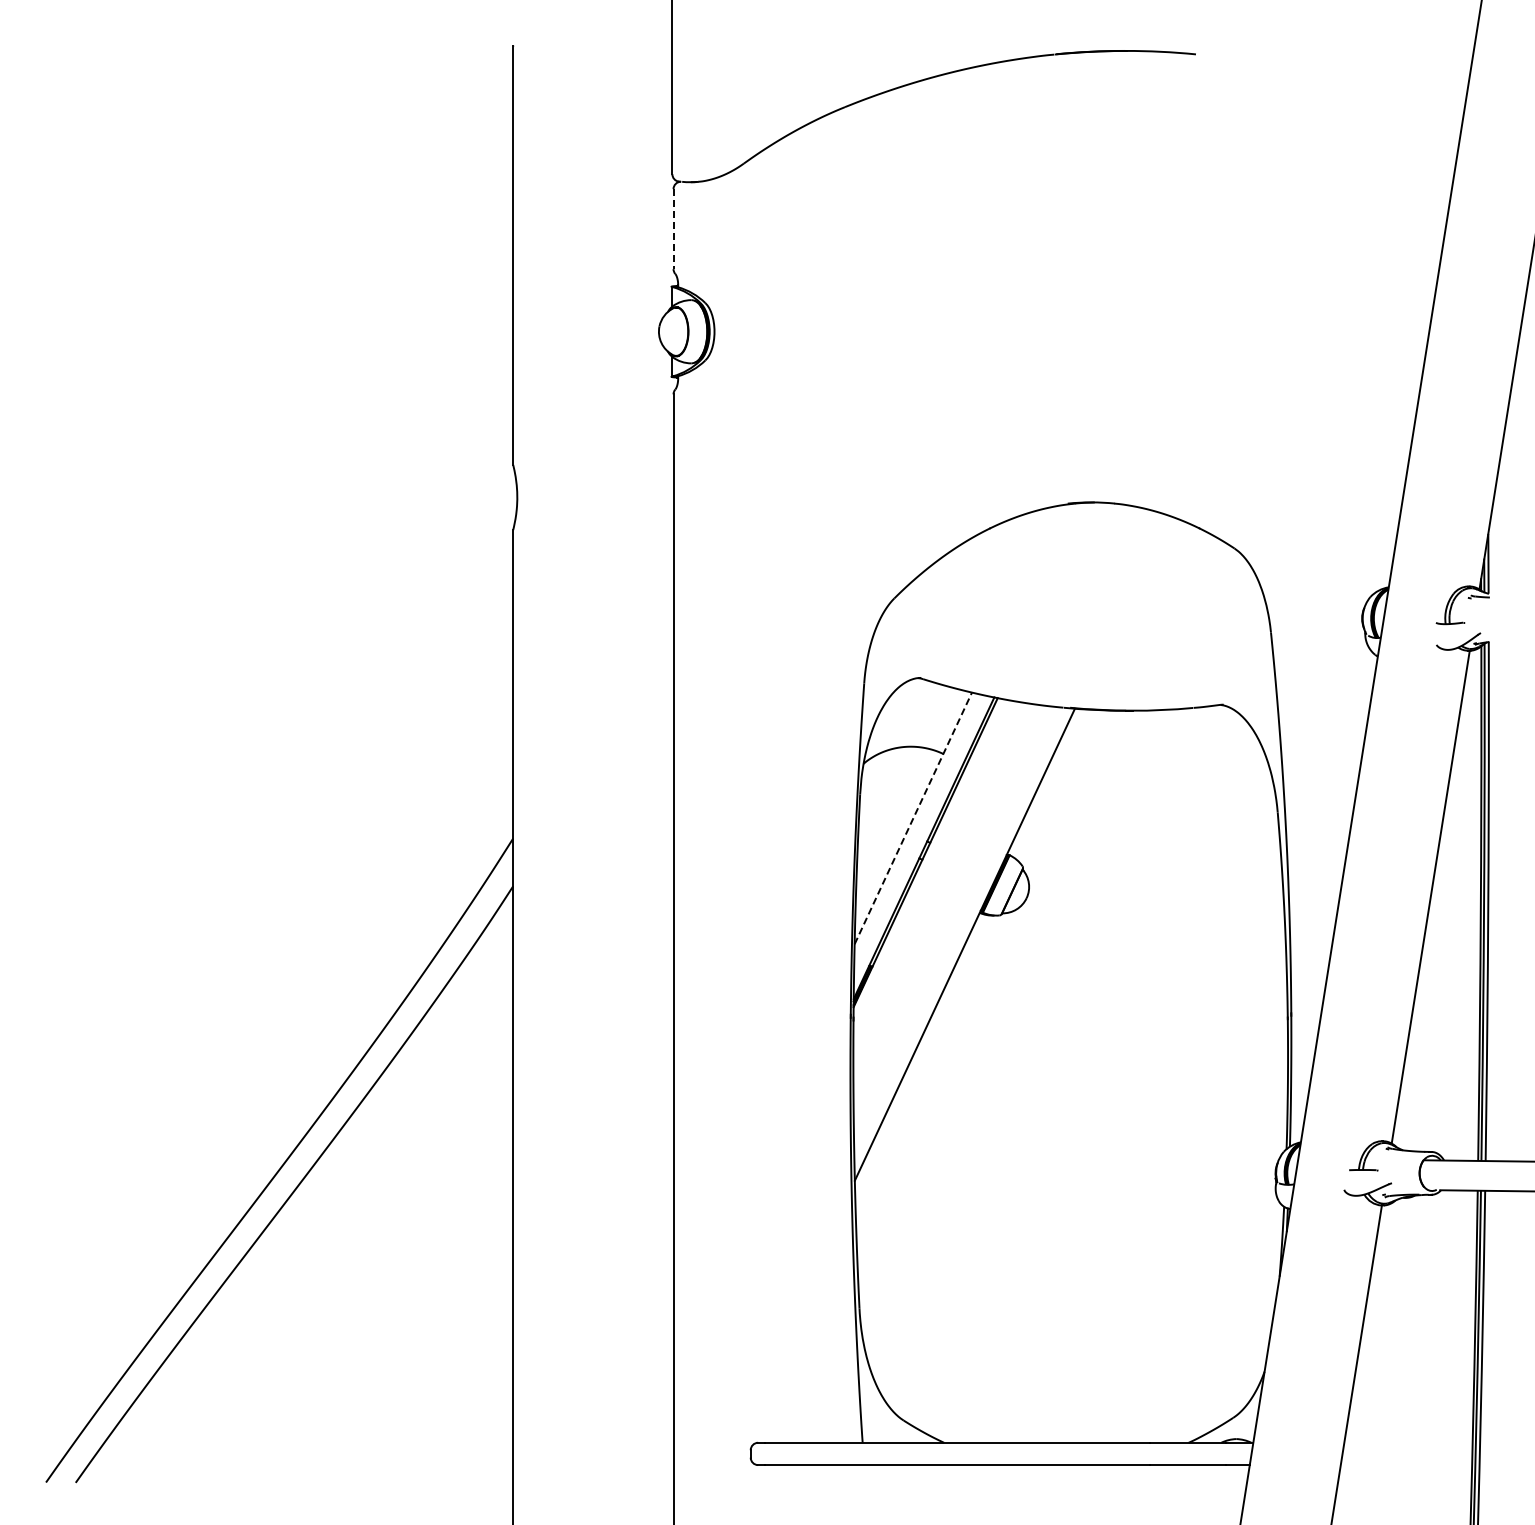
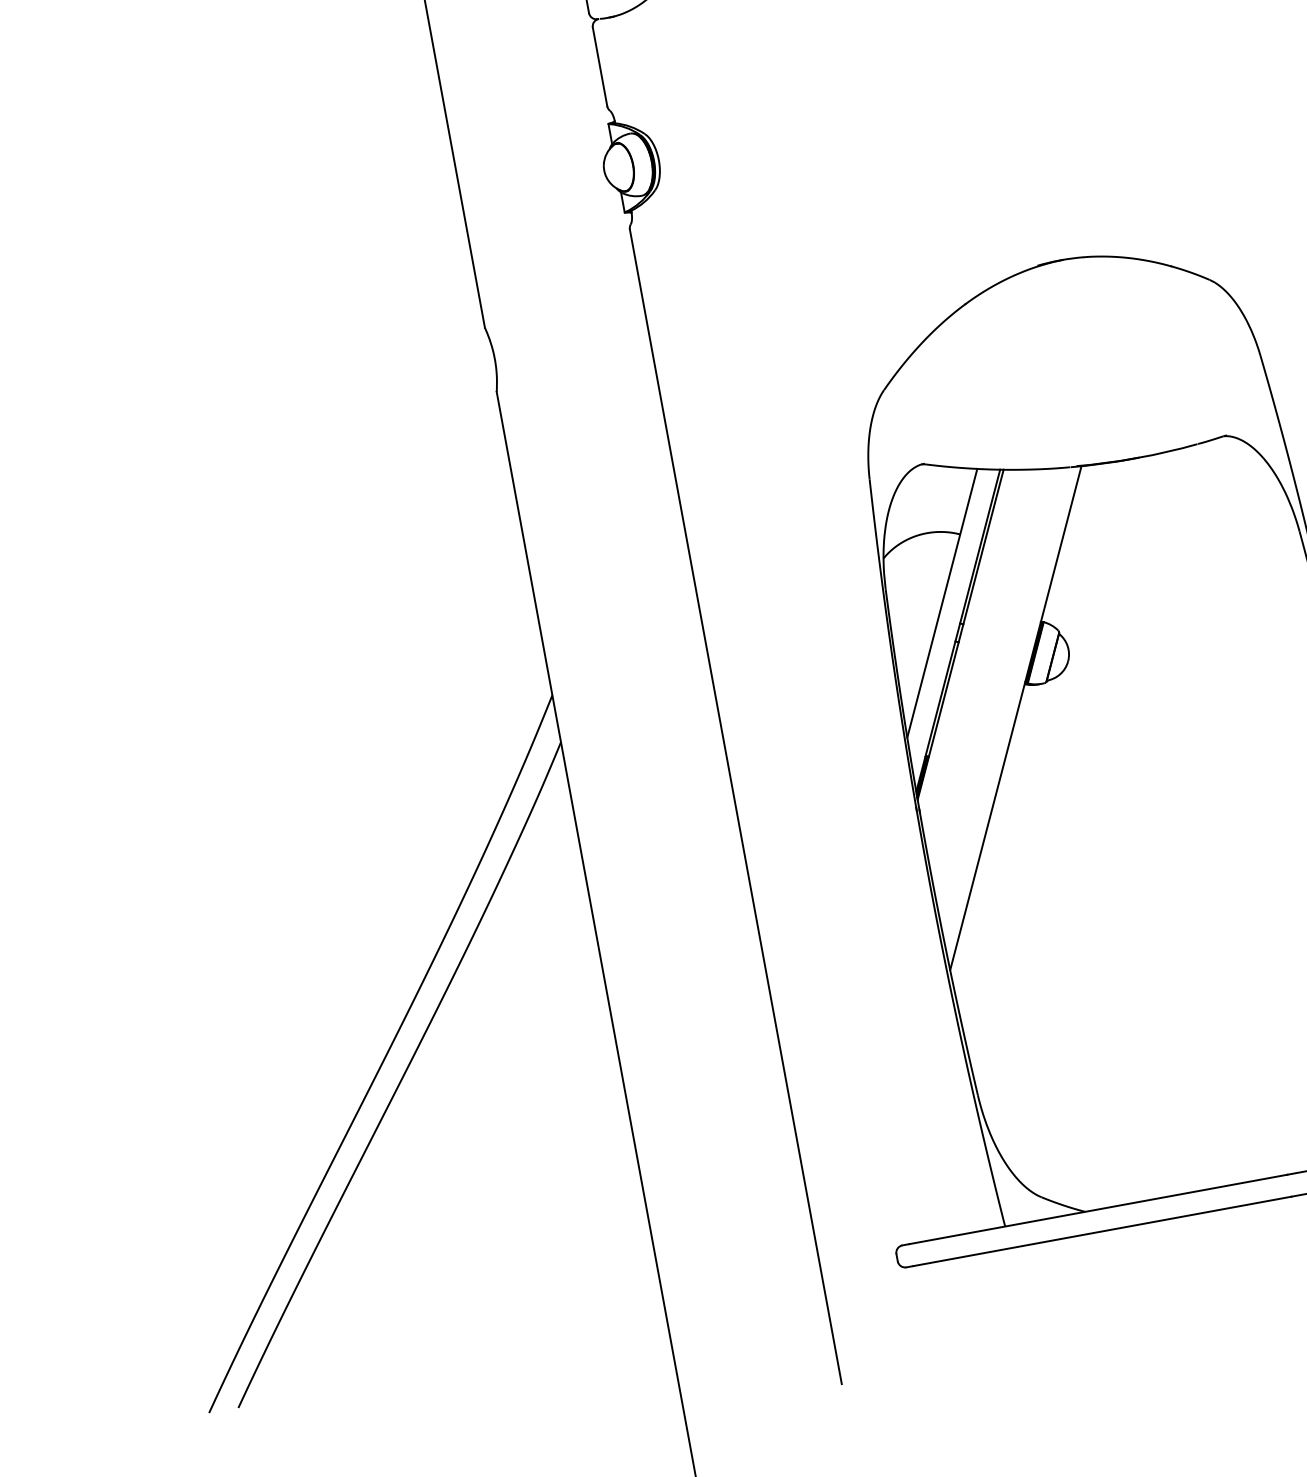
line: (673, 229) -> (600, 67), dashed -> solid
line: (913, 818) -> (942, 603), dashed -> solid

